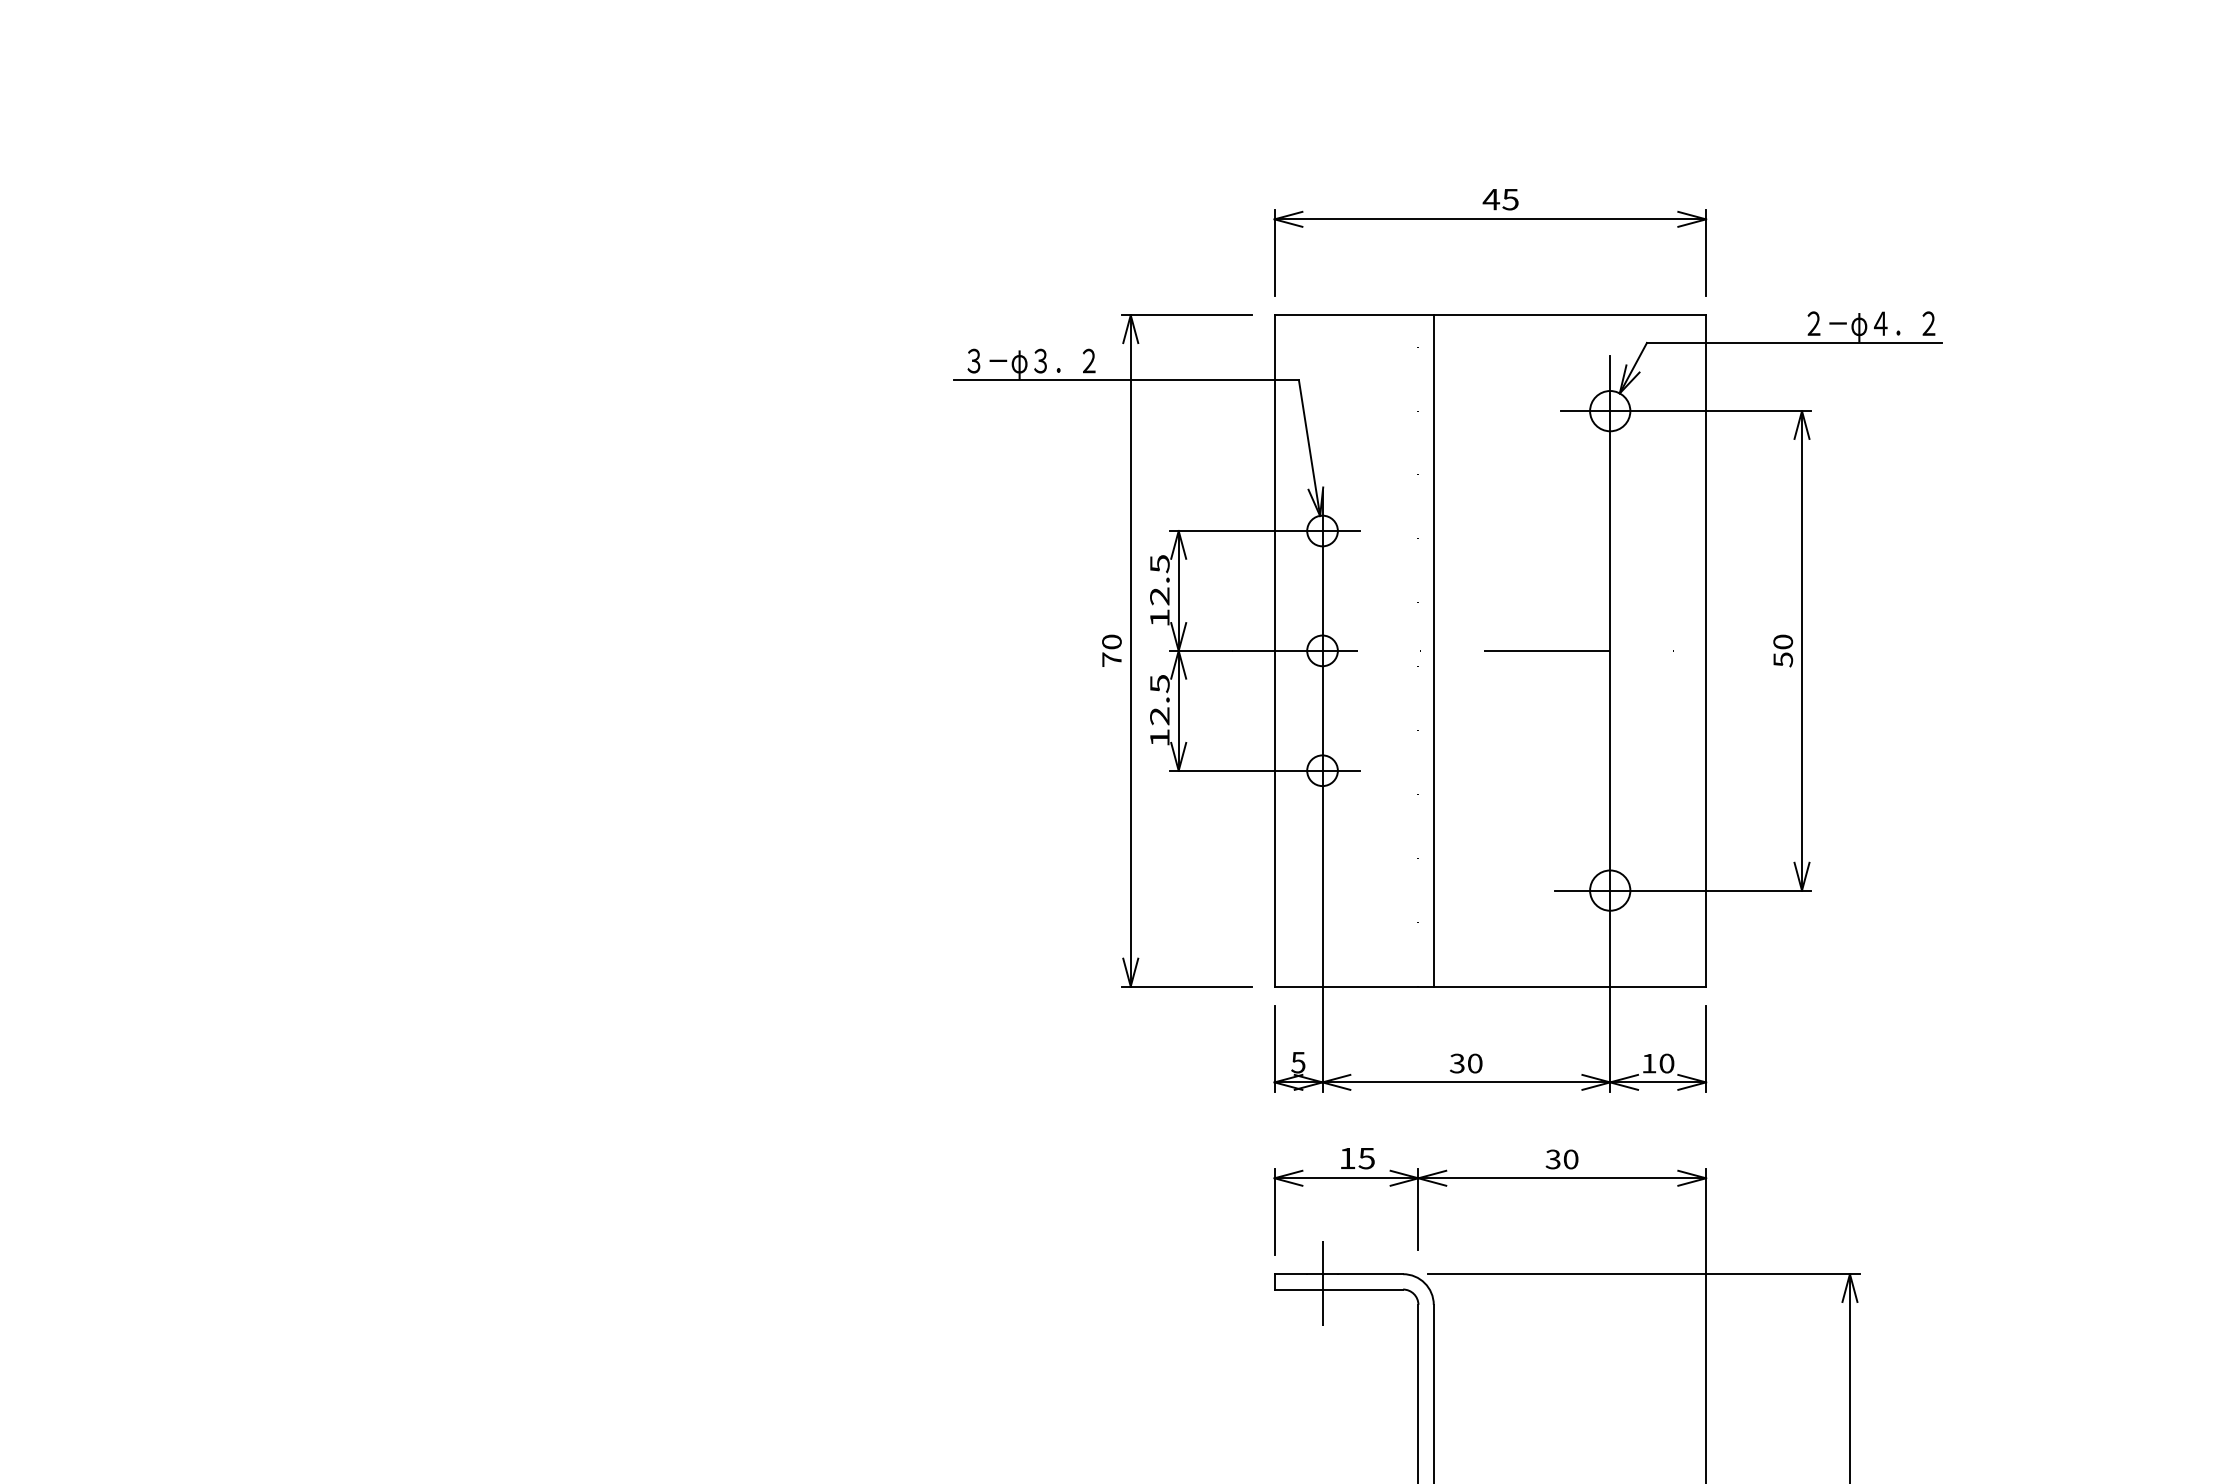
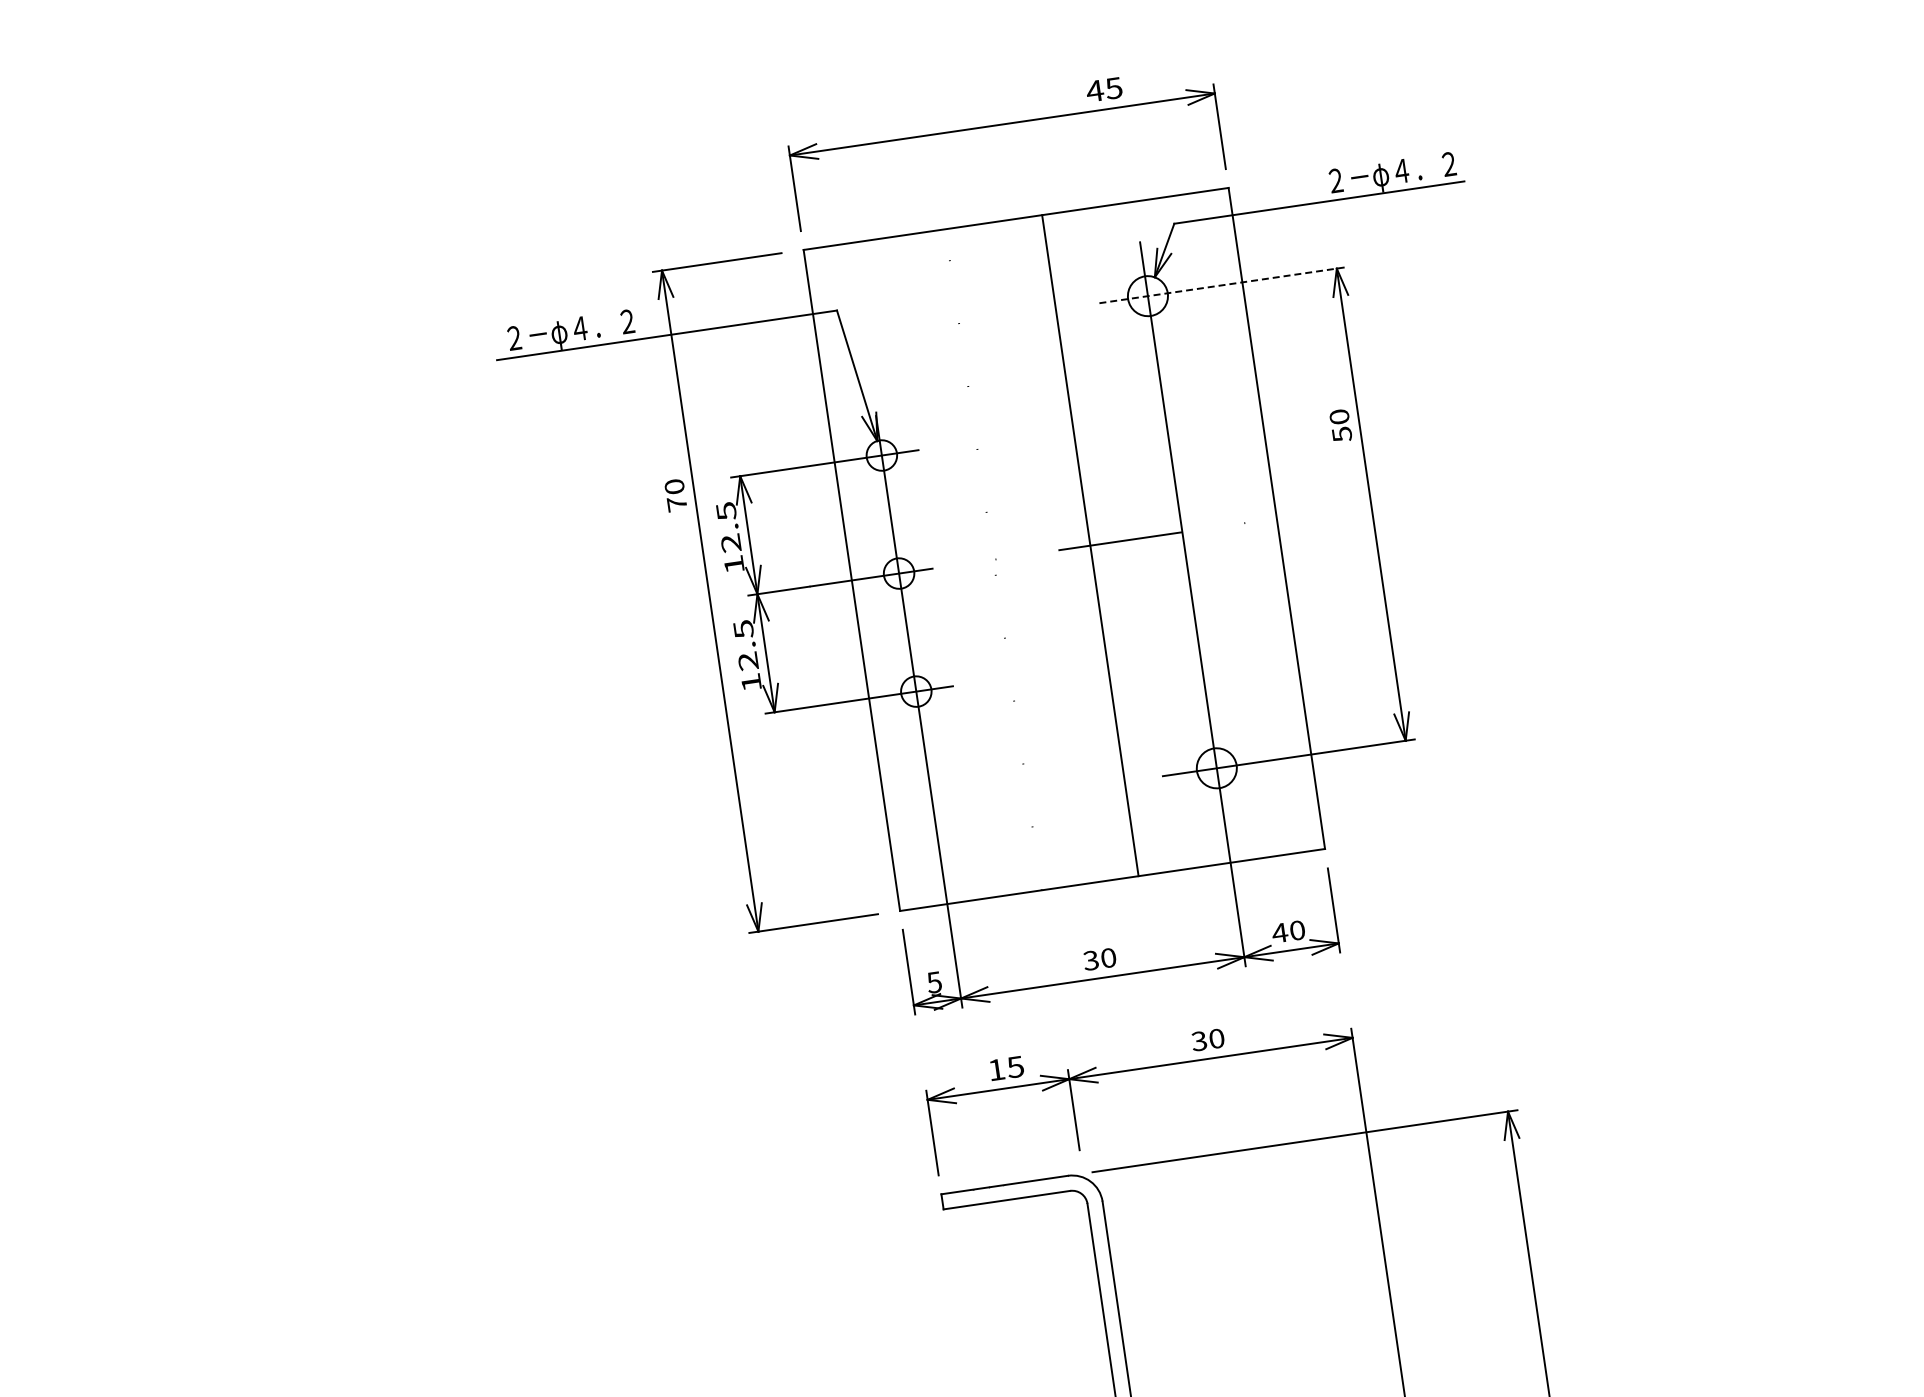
text: (1500, 199) -> (1104, 89), moved
text: (1007, 360) -> (547, 332), ３－φ３．２ -> ２－φ４．２
line: (1686, 411) -> (1223, 285), solid -> dashed
text: (1111, 650) -> (675, 495), moved
line: (1433, 650) -> (1090, 545), moved
text: (1783, 650) -> (1341, 425), moved
text: (1649, 1063) -> (1280, 932), 10 -> 40
line: (1322, 1283) -> (989, 1196), removed

